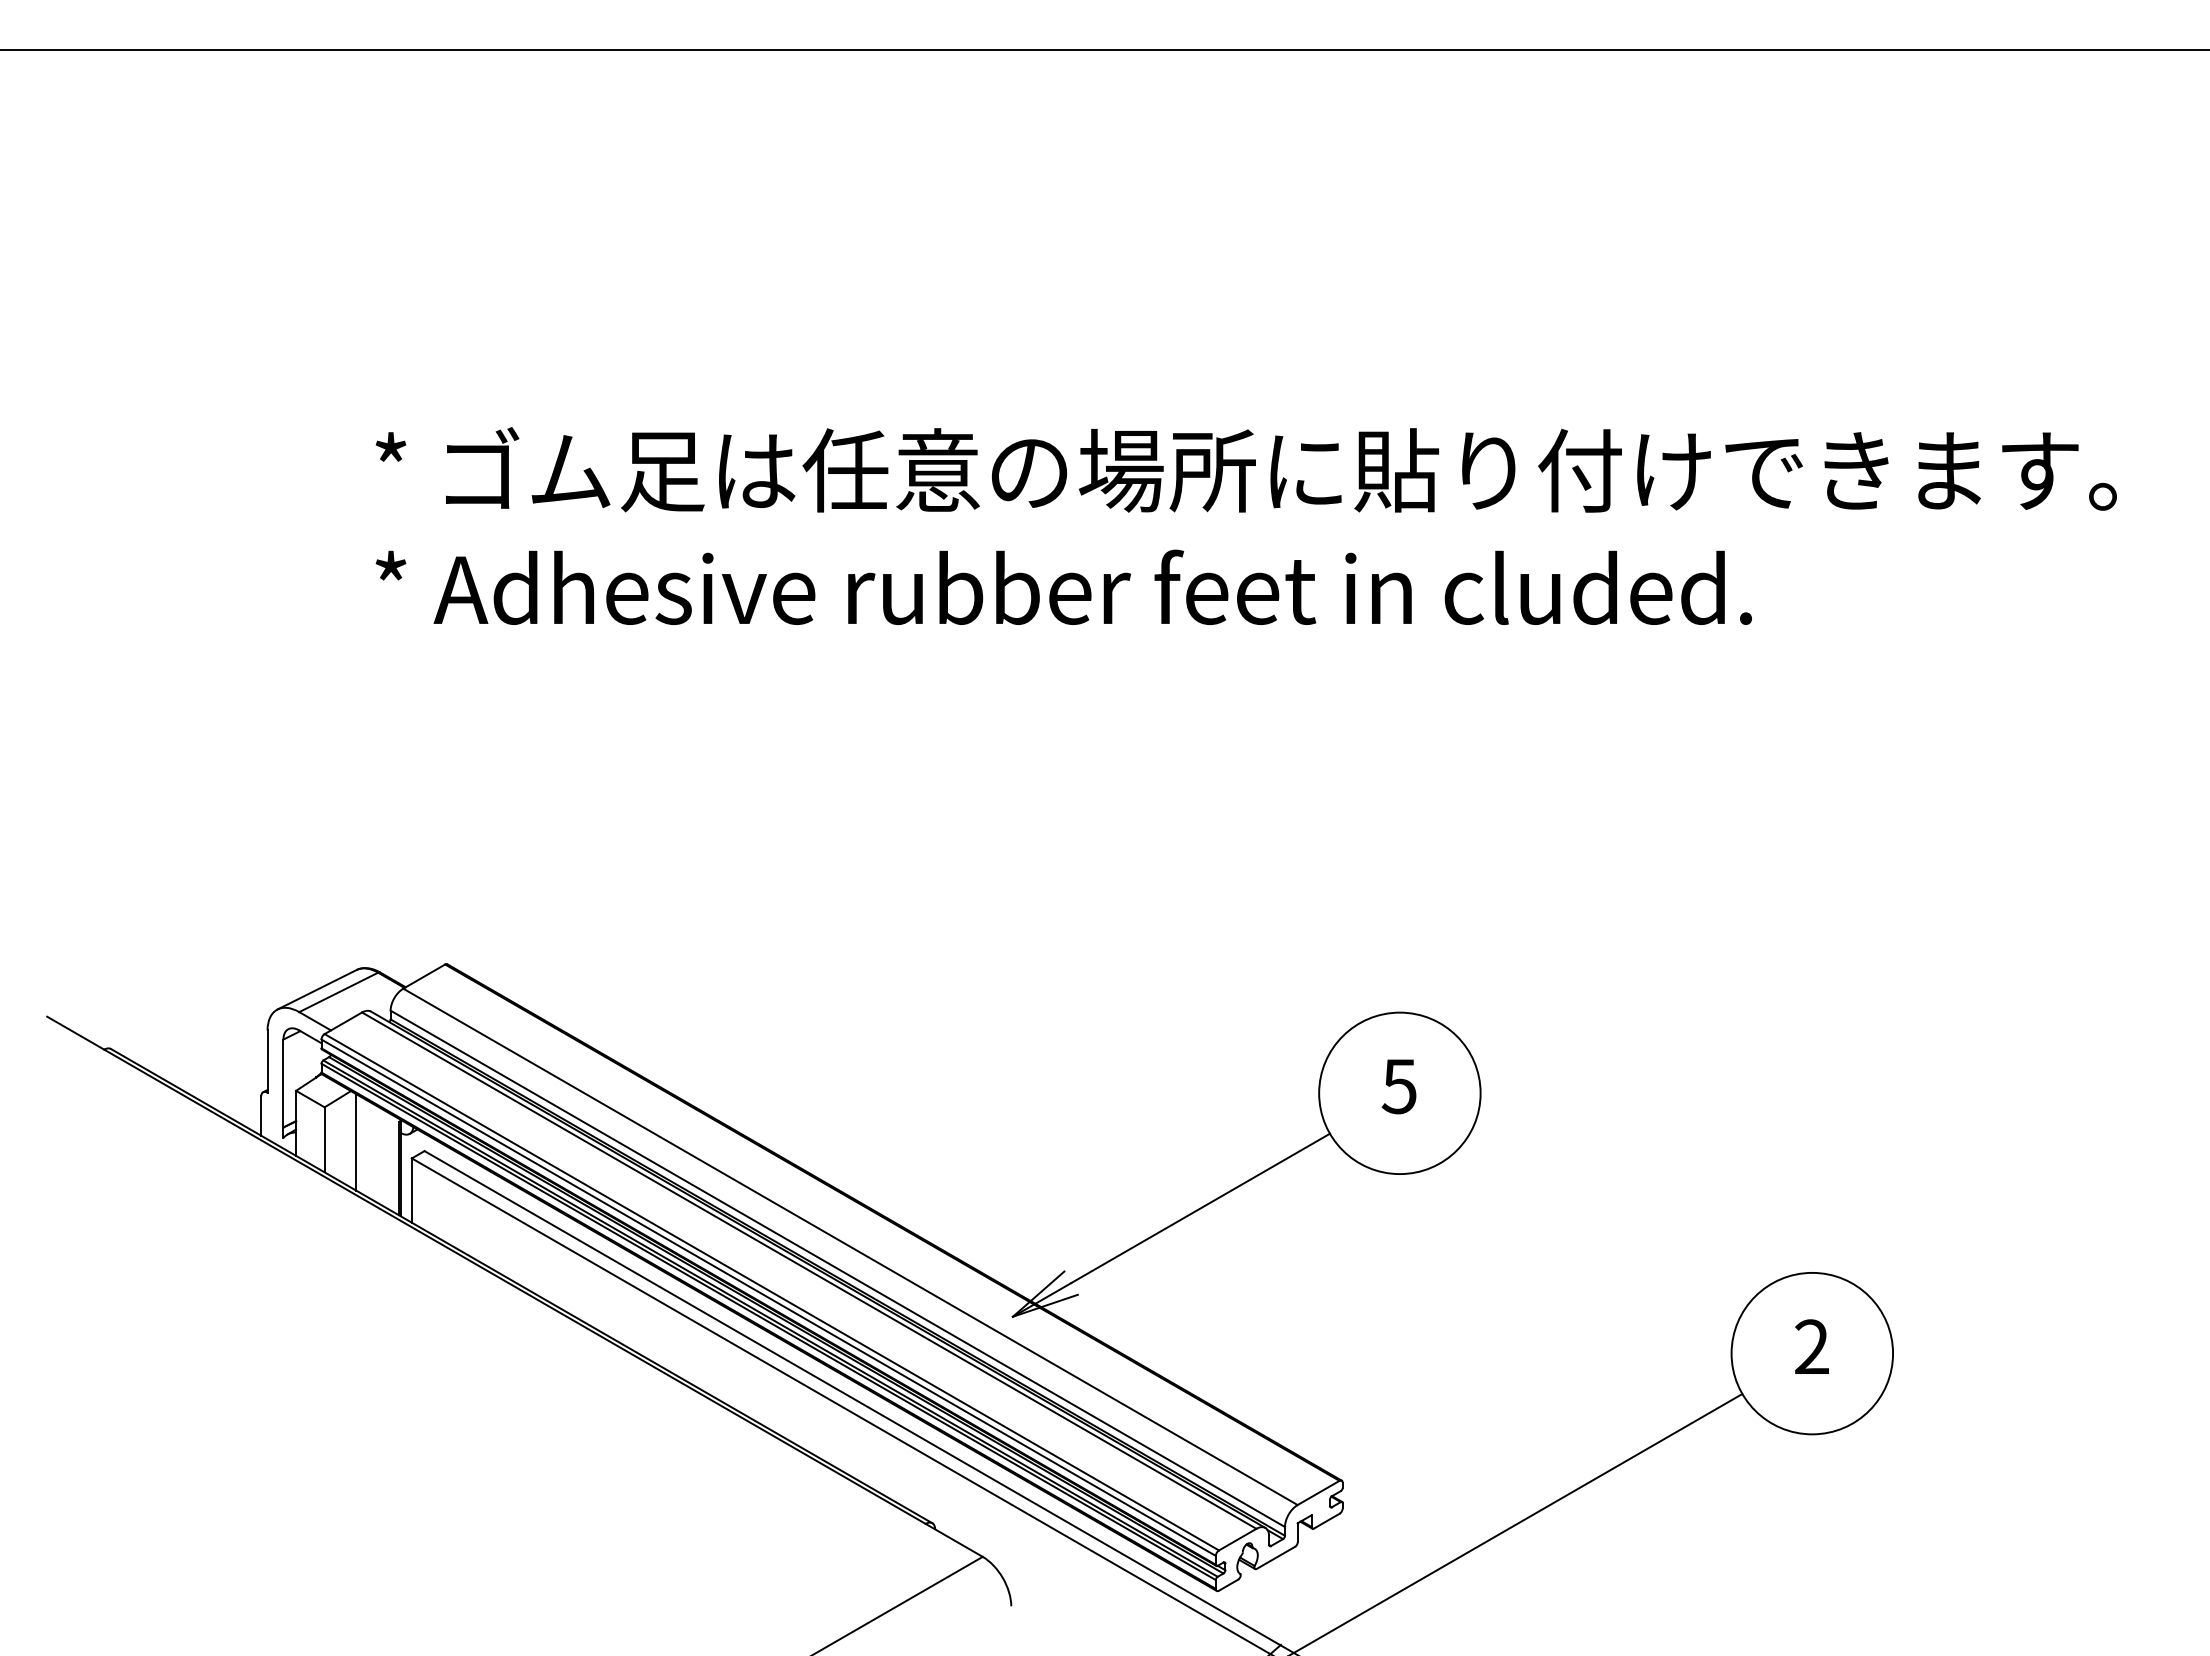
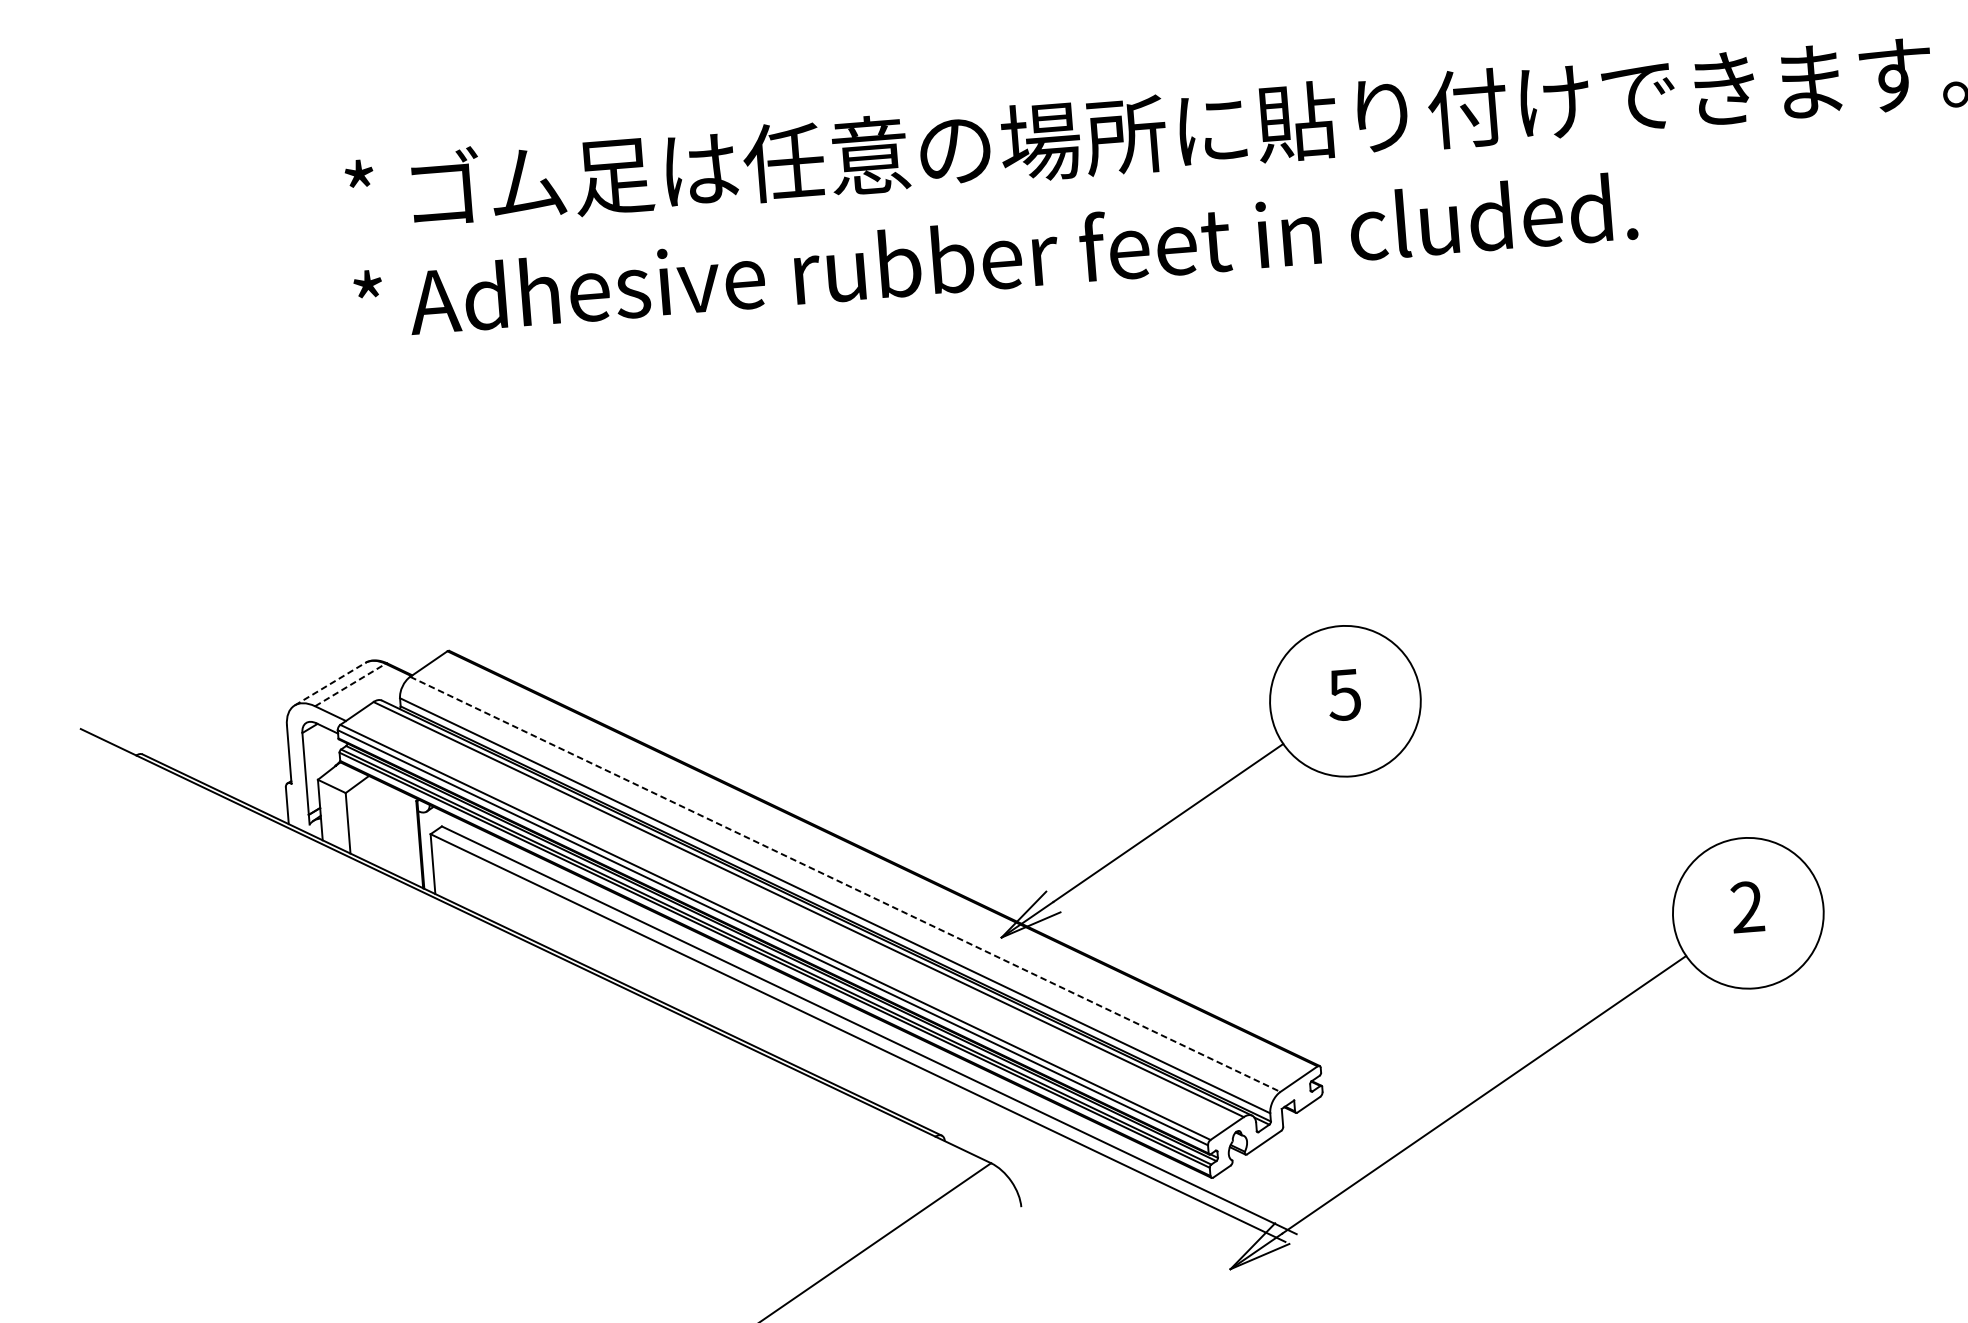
line: (317, 989) -> (330, 683), solid -> dashed
line: (339, 992) -> (351, 685), solid -> dashed
line: (356, 1142) -> (377, 823), removed
line: (850, 1247) -> (845, 884), solid -> dashed

